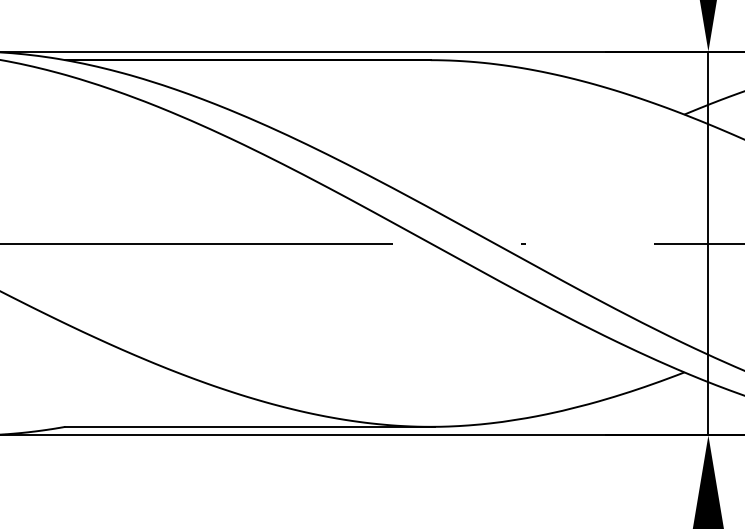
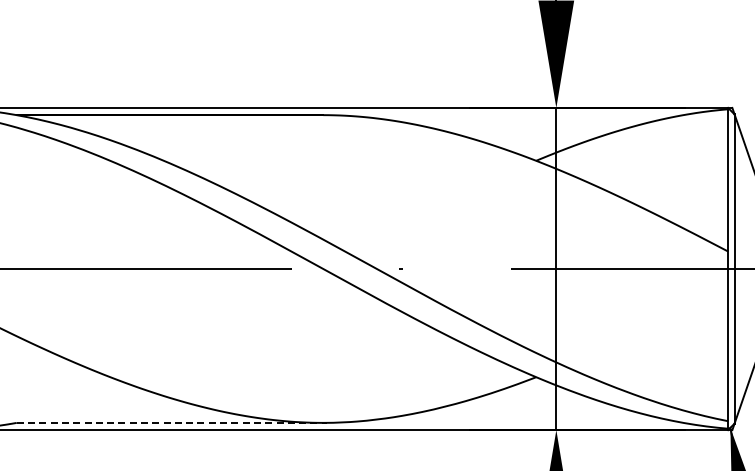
line: (249, 426) -> (171, 422), solid -> dashed

